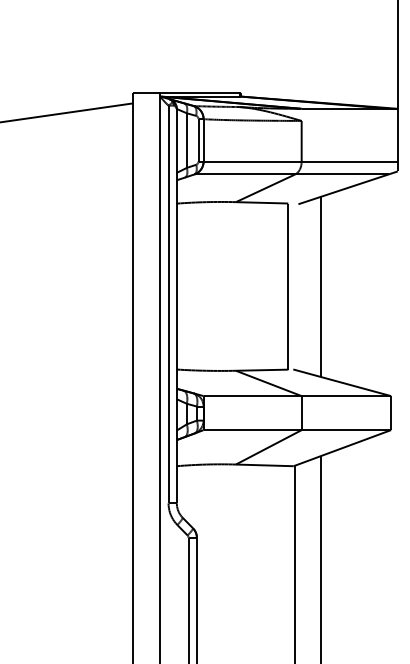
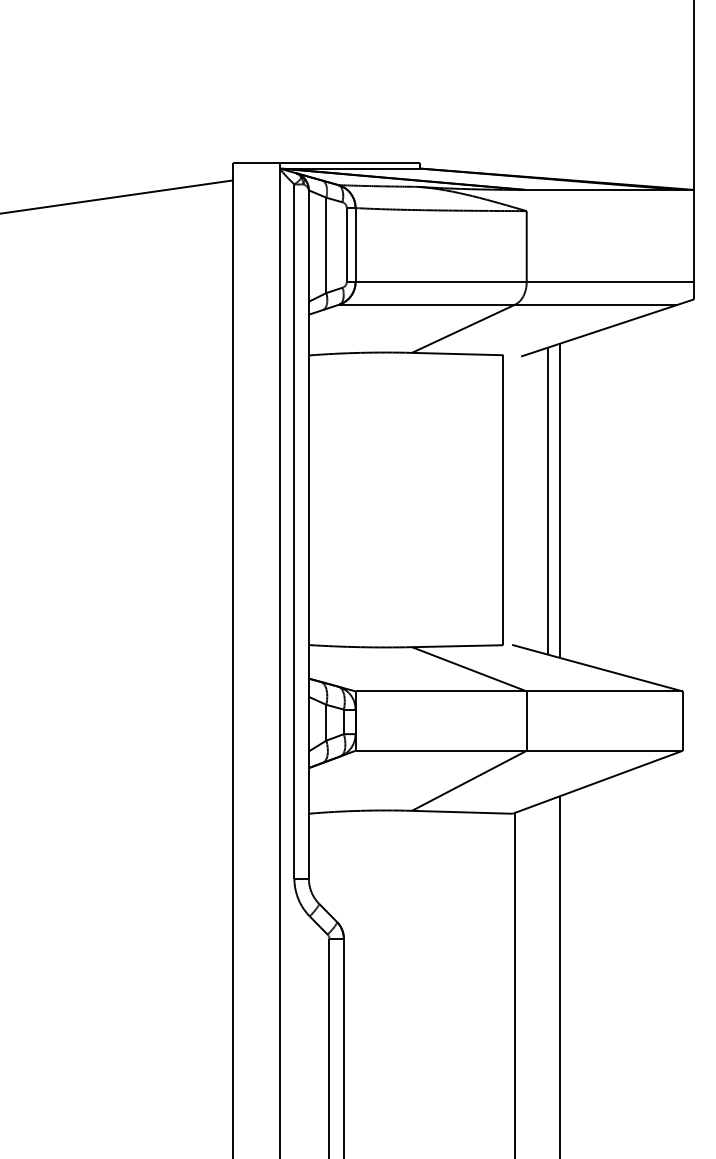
line: (314, 287) -> (549, 501), added

